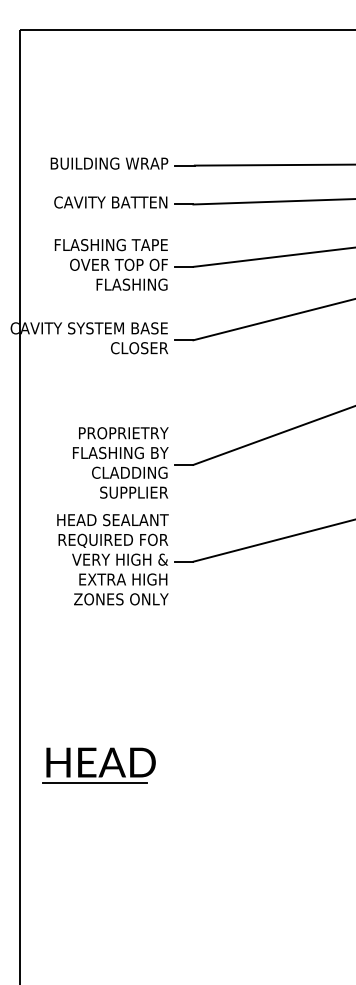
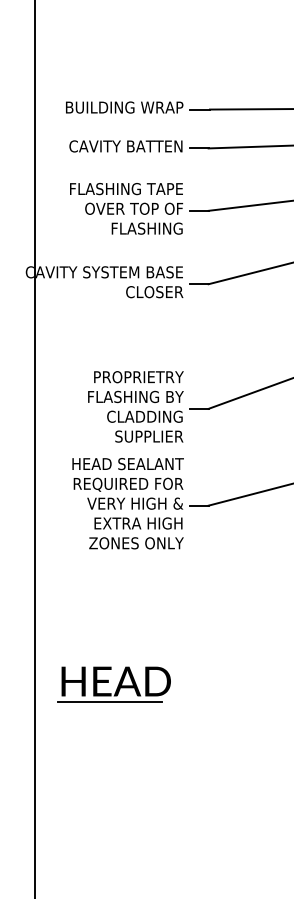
part: (98, 765) -> (113, 684), moved

